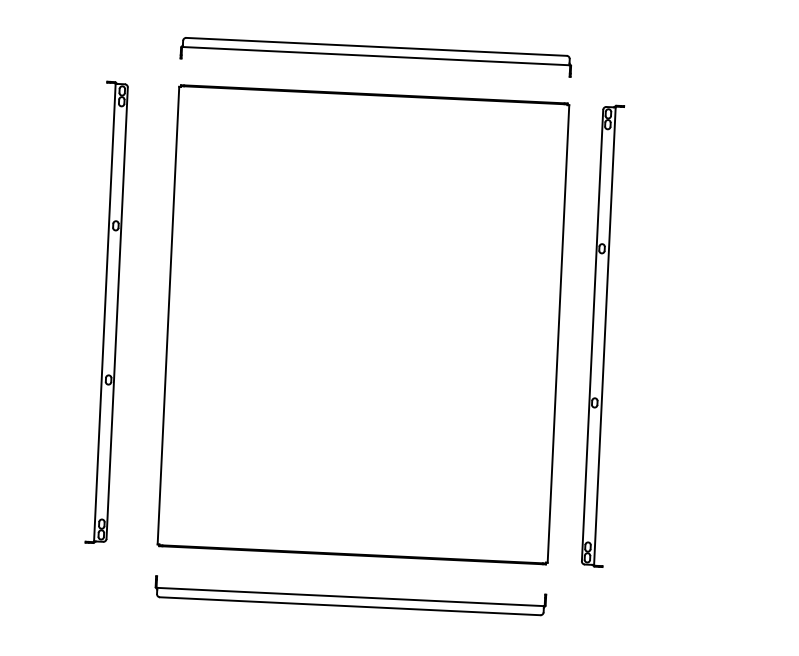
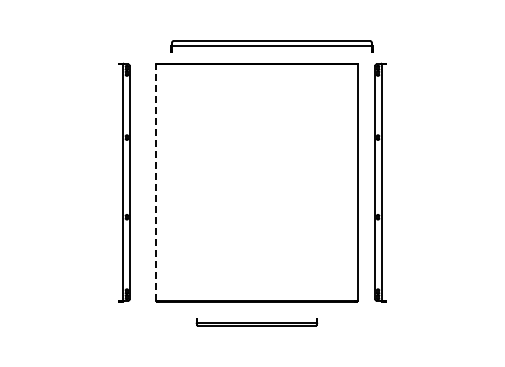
part: (375, 57) -> (271, 46), moved
line: (168, 315) -> (156, 182), solid -> dashed
part: (349, 595) -> (256, 322), size x0.6

